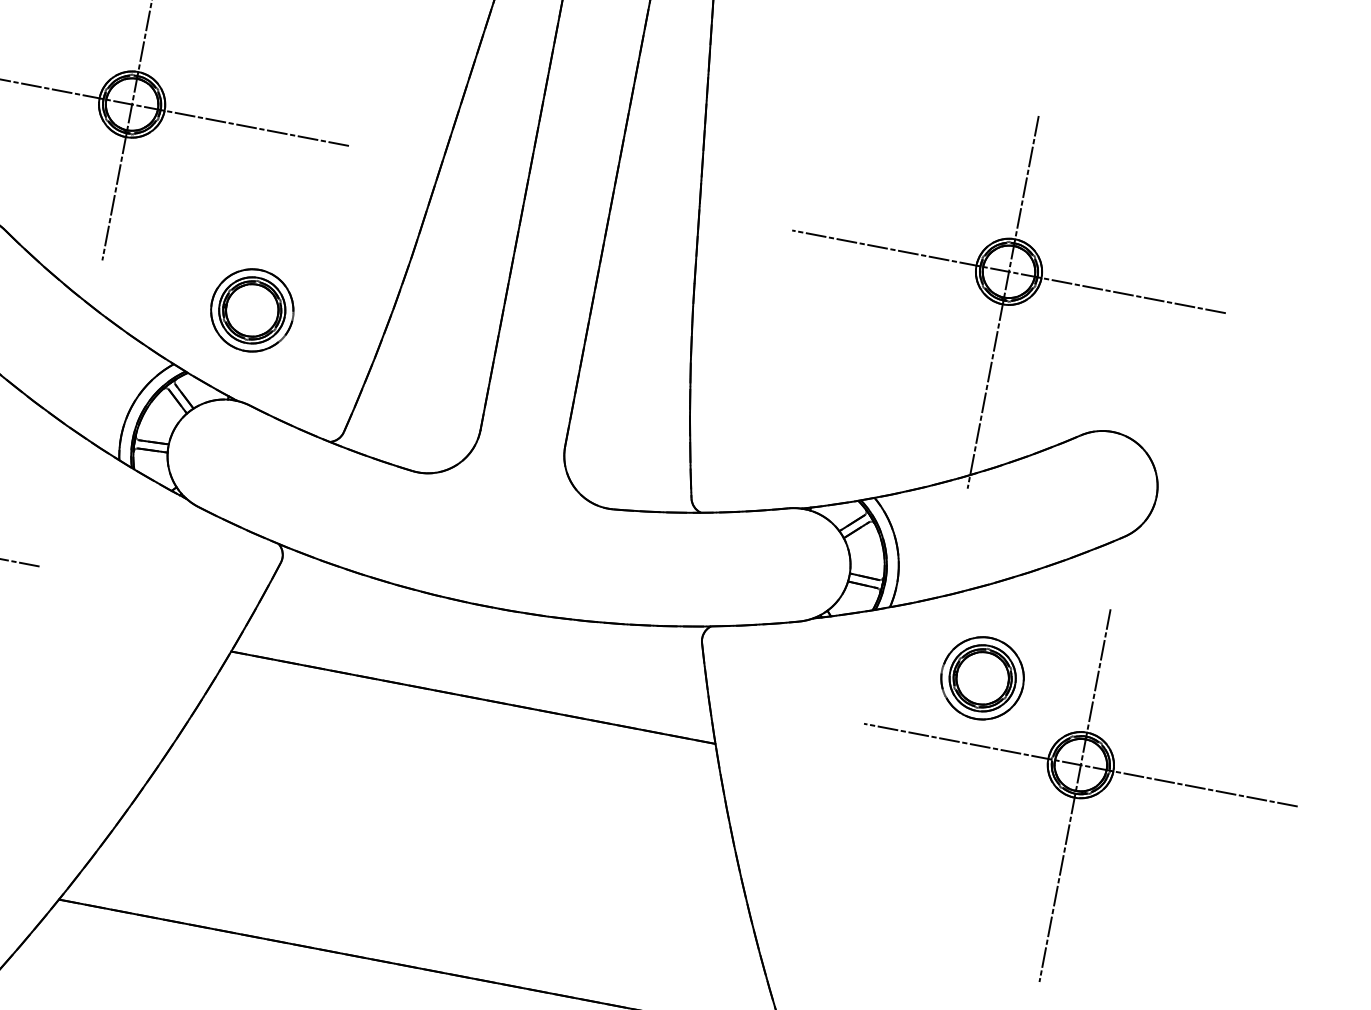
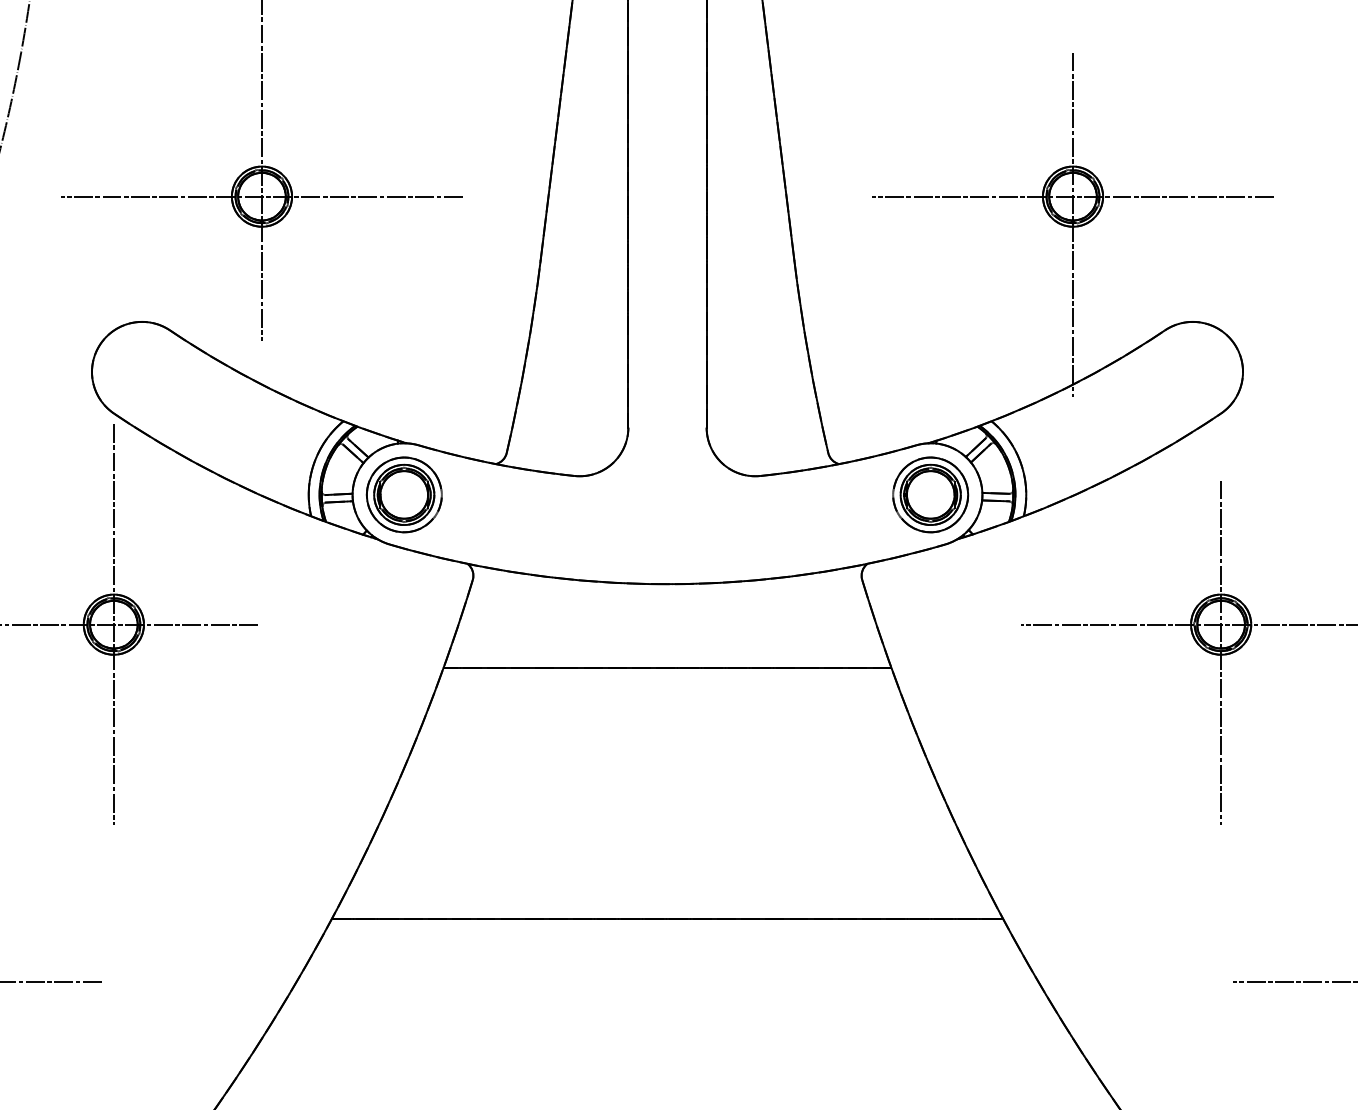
part: (251, 309) -> (403, 494), moved
part: (982, 677) -> (930, 494), moved

